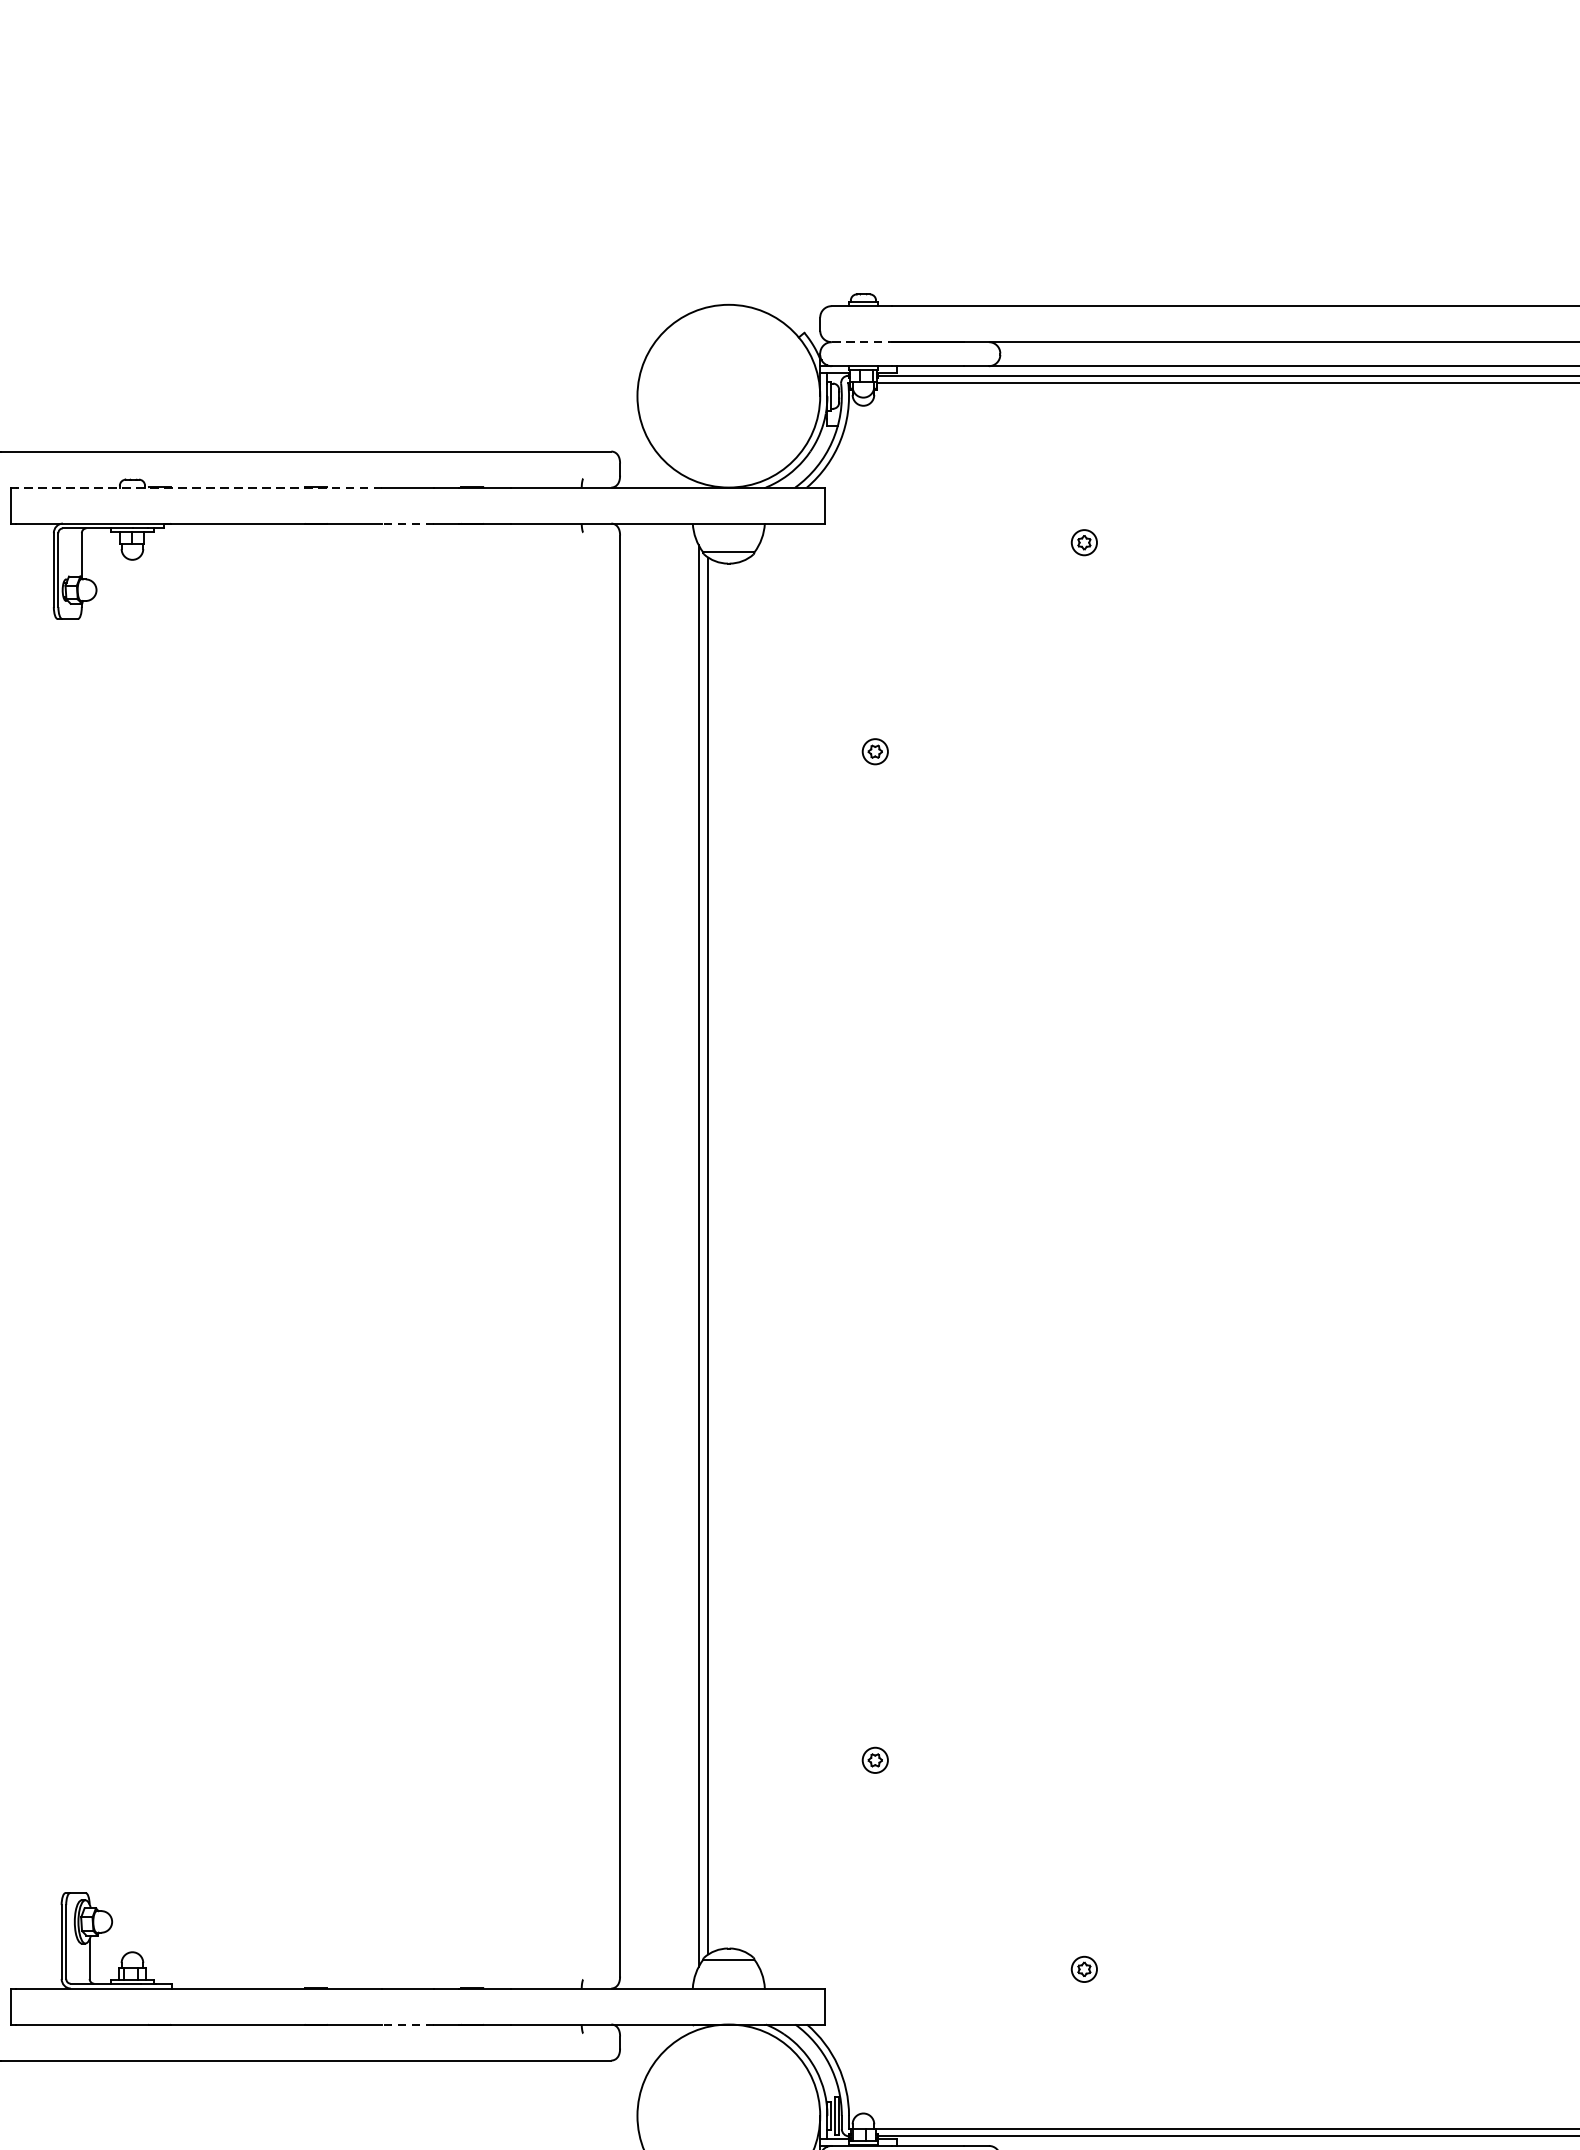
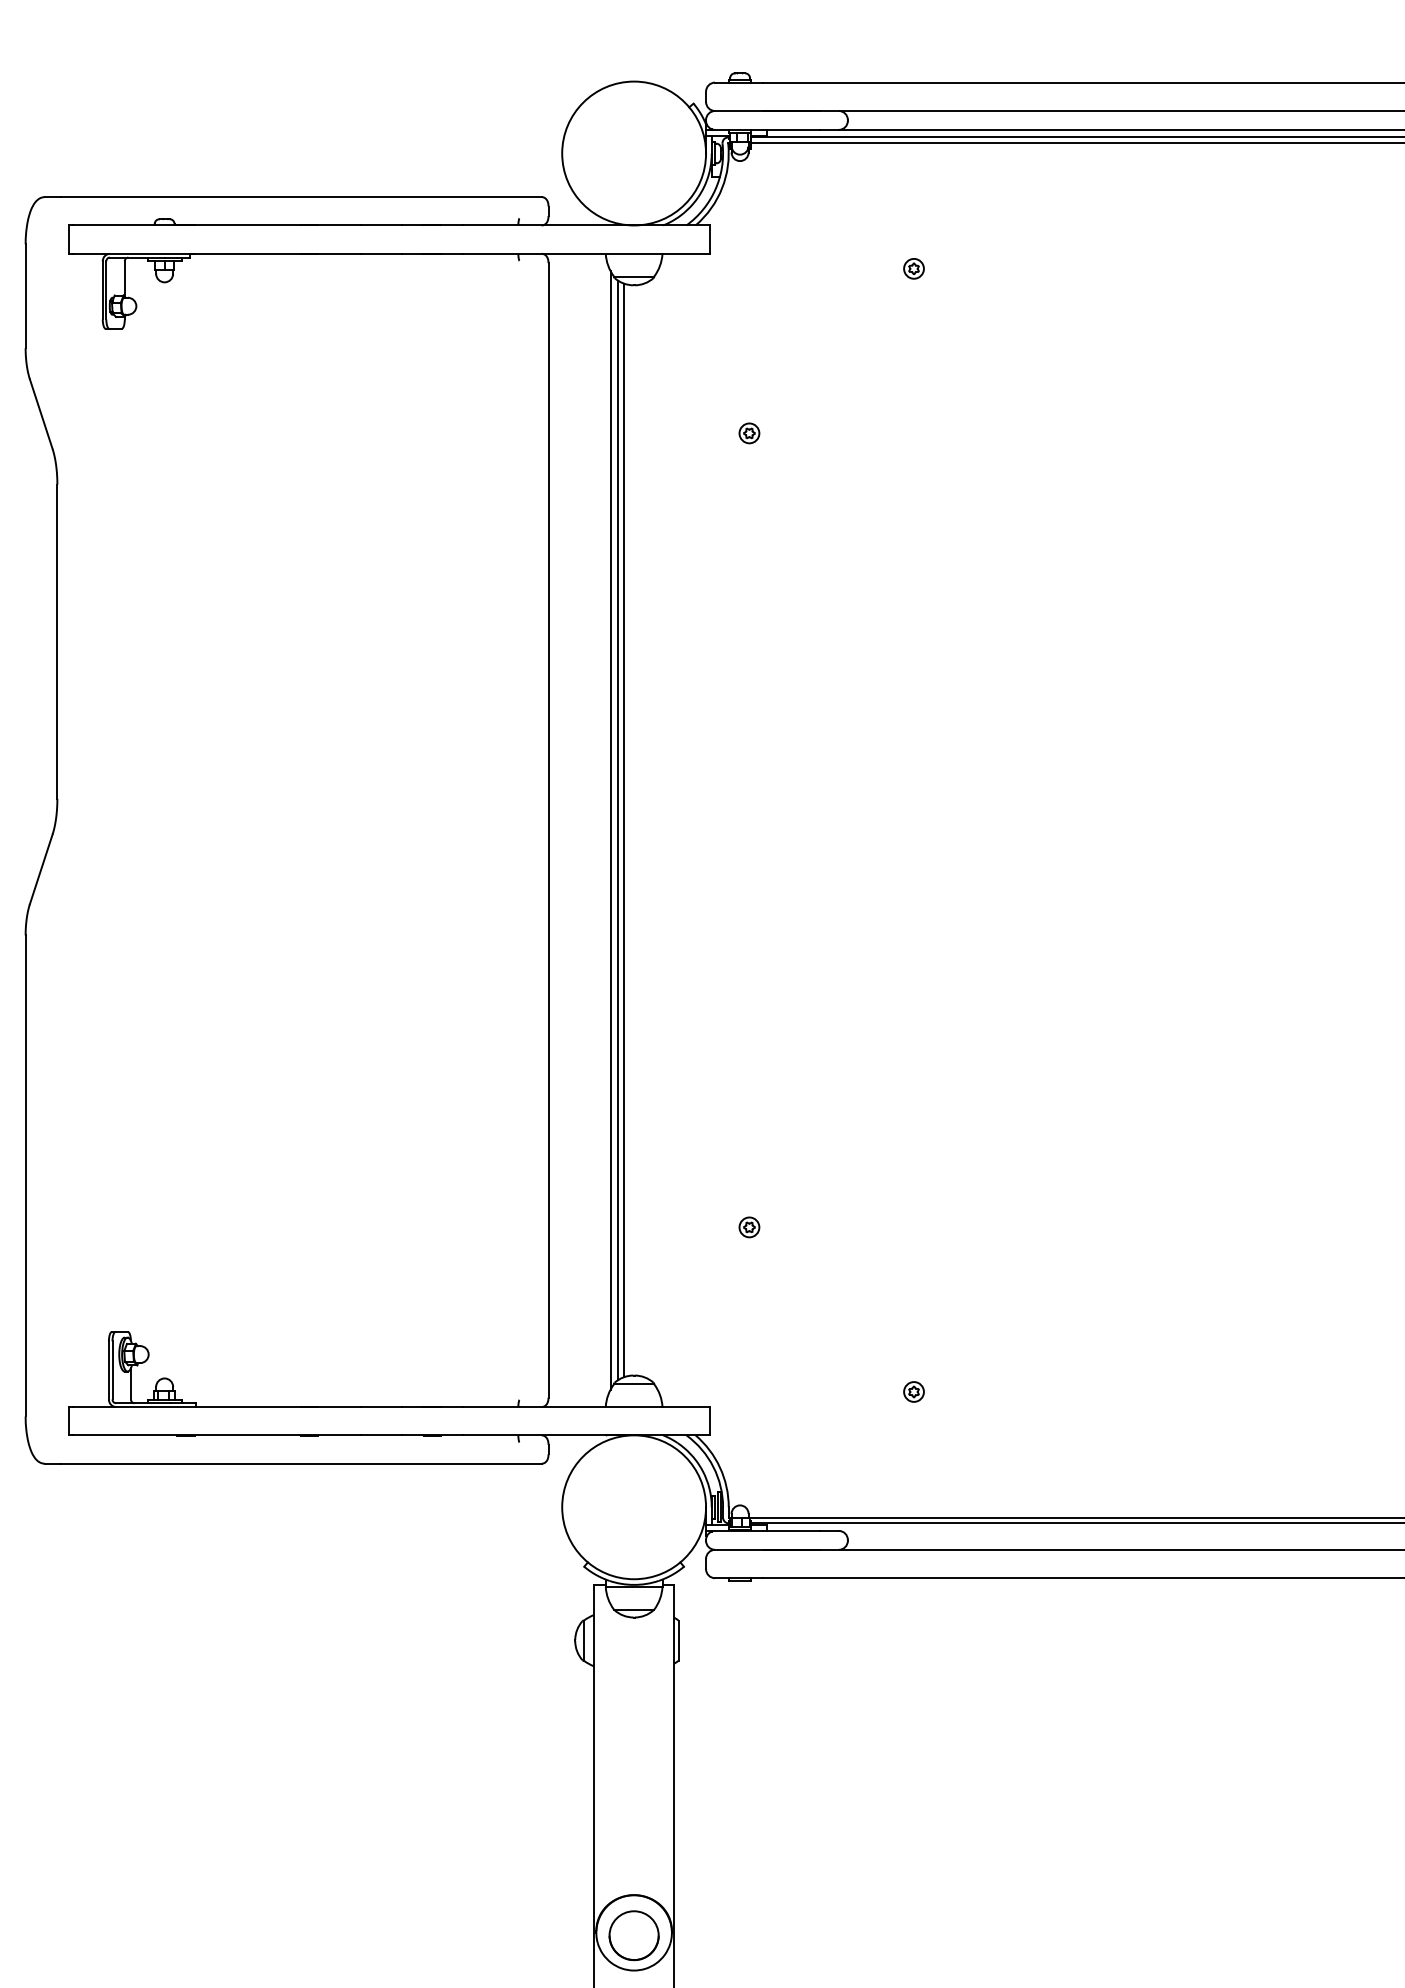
line: (861, 342) -> (738, 111), dashed -> solid
line: (198, 487) -> (216, 225), dashed -> solid
line: (407, 523) -> (381, 253), dashed -> solid
line: (715, 1256) -> (623, 830), added
line: (407, 2024) -> (381, 1435), dashed -> solid

